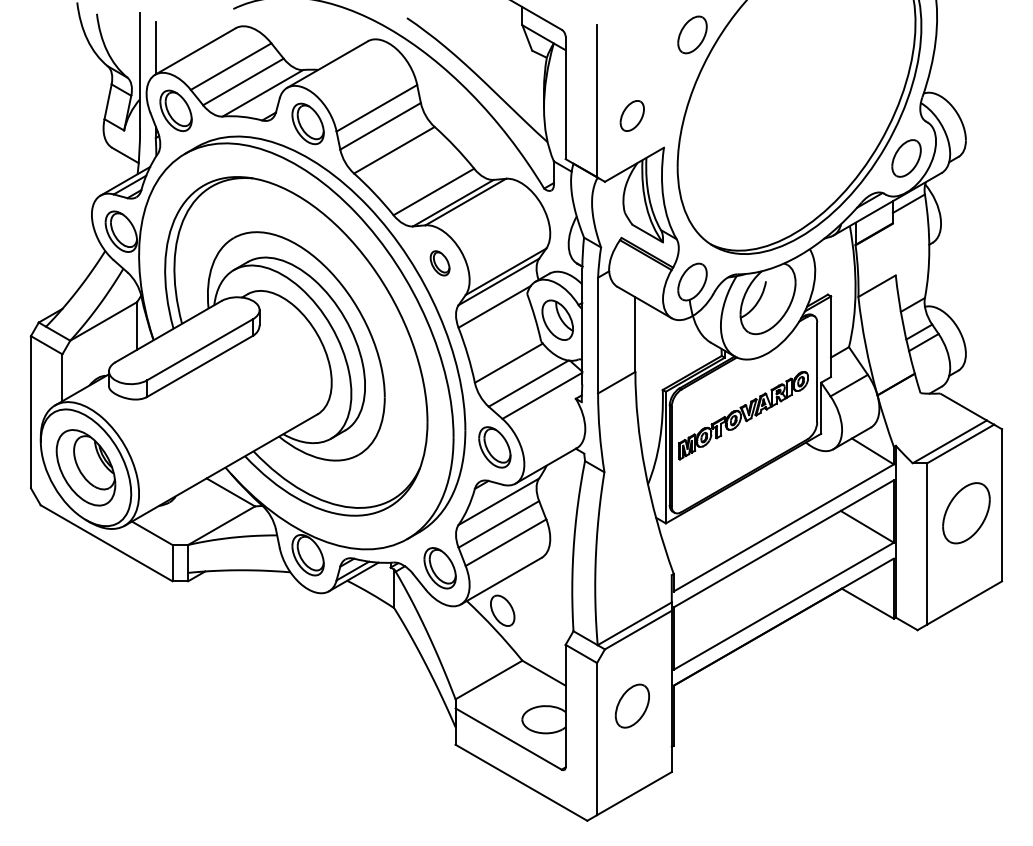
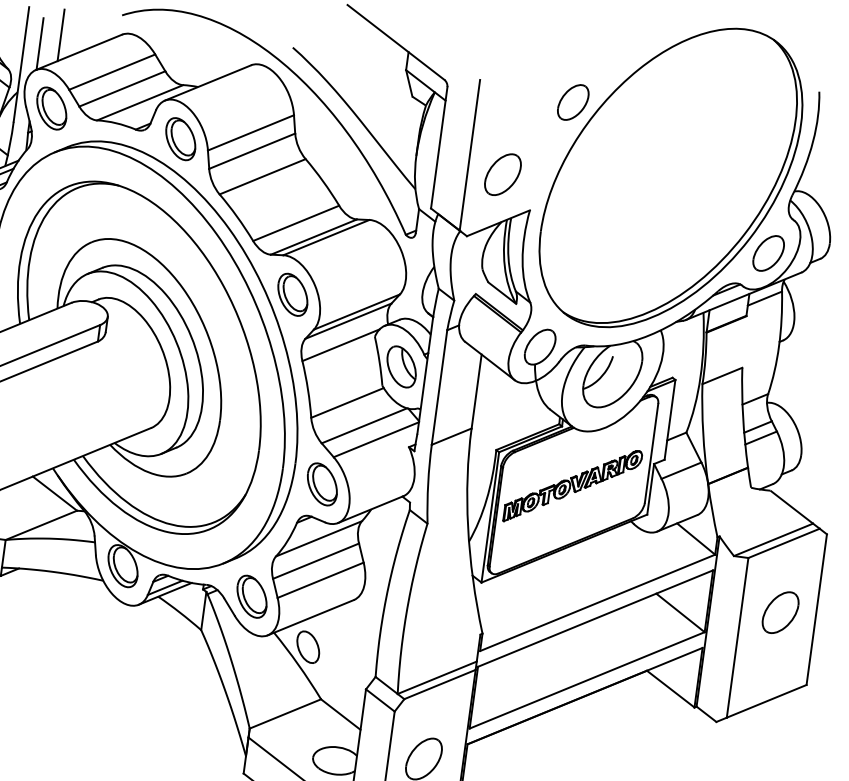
line: (175, 37) -> (61, 35), added
part: (631, 115) -> (502, 174), size x1.43
part: (439, 263) -> (292, 294), size x1.67
part: (966, 512) -> (780, 612), size x0.71

